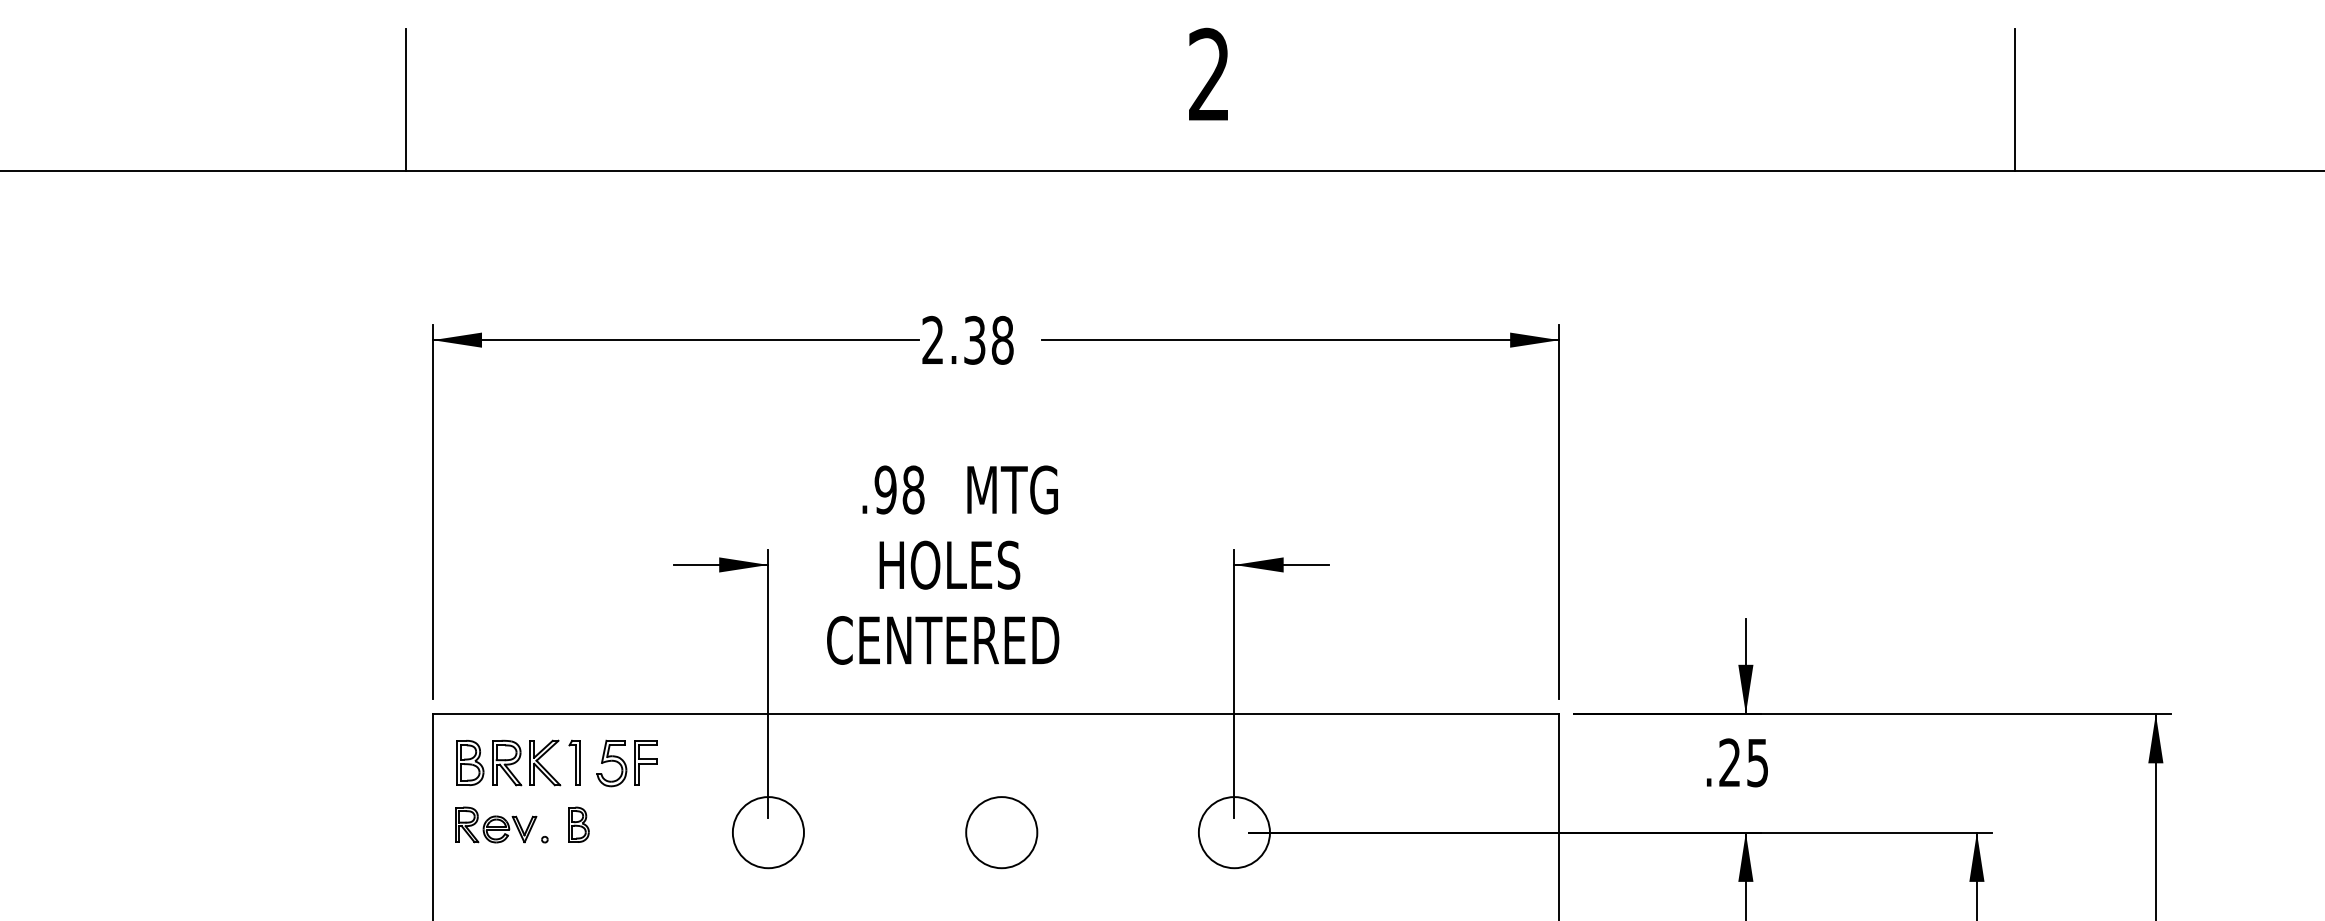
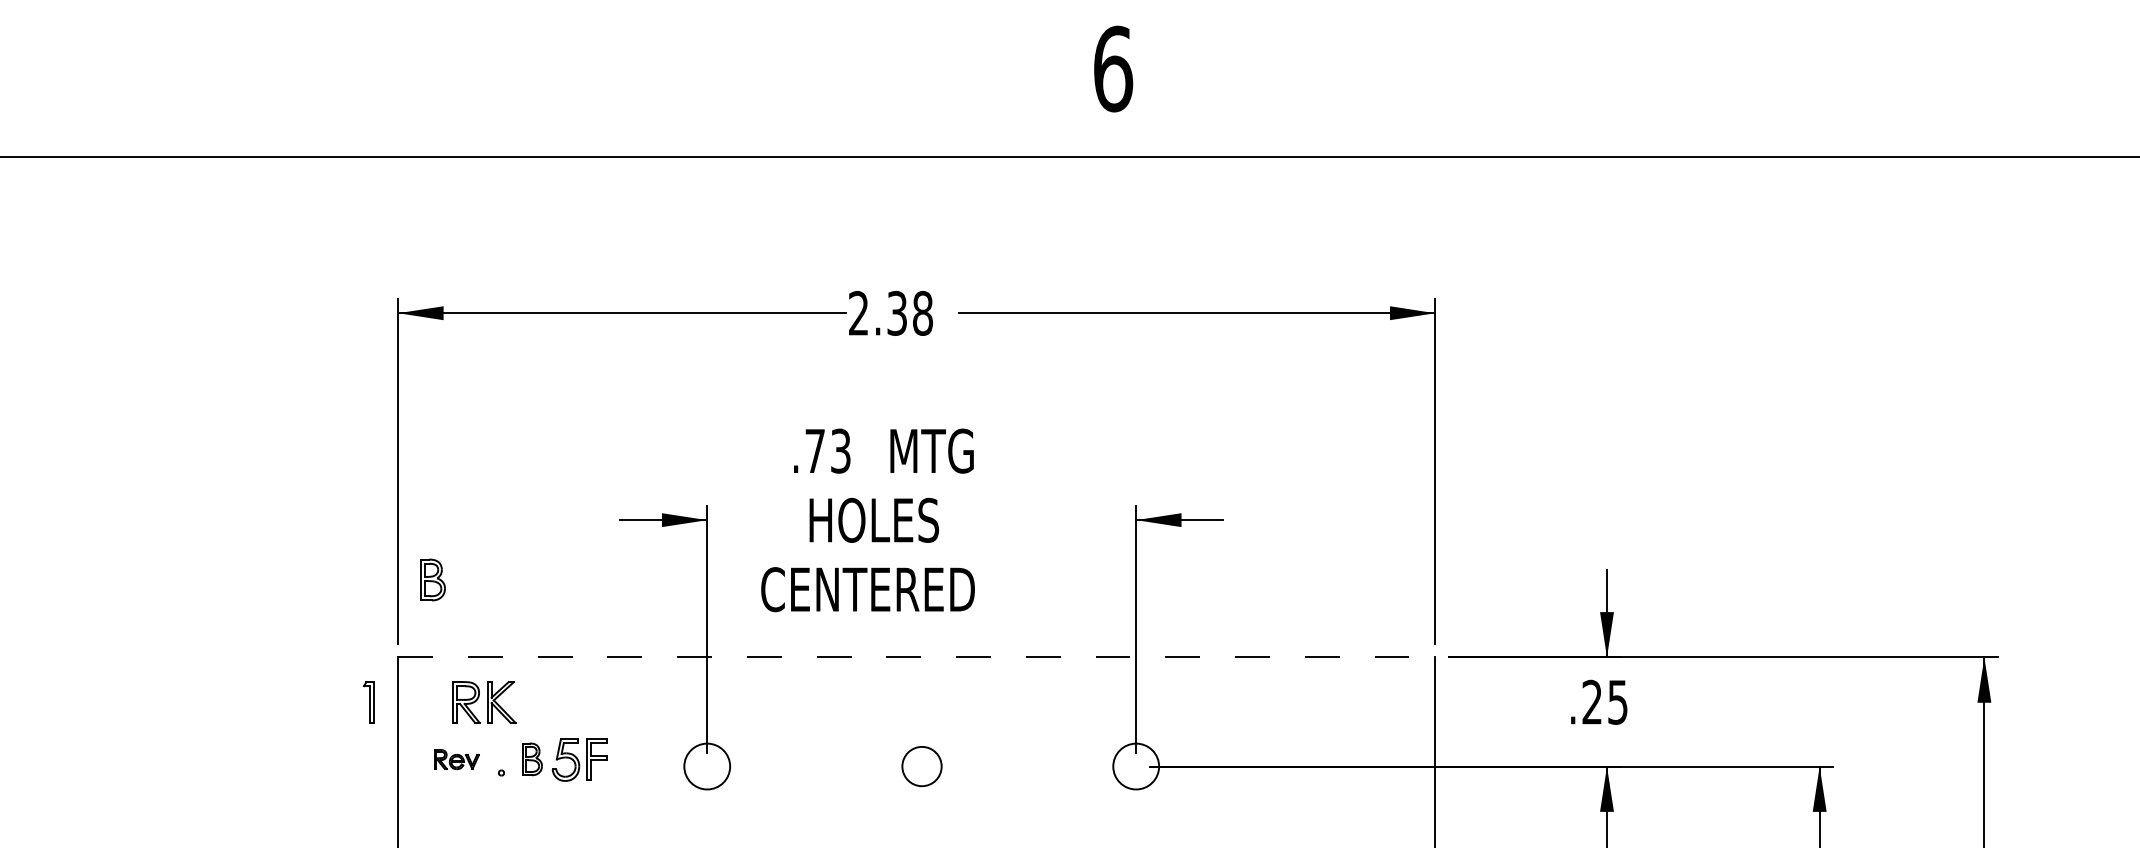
text: (1209, 74) -> (1113, 68), 2 -> 6
line: (405, 99) -> (373, 91), removed
line: (2015, 99) -> (1855, 91), removed
text: (899, 489) -> (827, 450), .98 -> .73
line: (996, 714) -> (917, 657), solid -> dashed
part: (470, 762) -> (433, 579), moved
part: (574, 762) -> (368, 701), moved
part: (626, 763) -> (579, 759), moved
part: (496, 824) -> (456, 759), size x0.6
circle: (767, 832) -> (706, 766), size x0.7
circle: (1001, 832) -> (921, 766), size x0.6
circle: (1233, 832) -> (1135, 766), size x0.7

